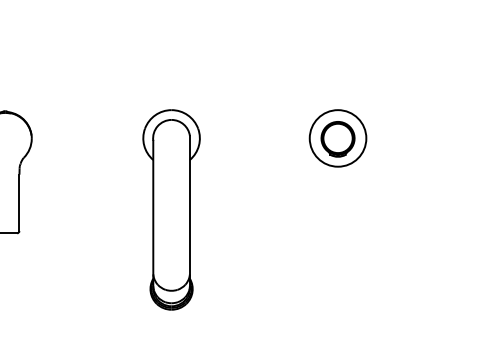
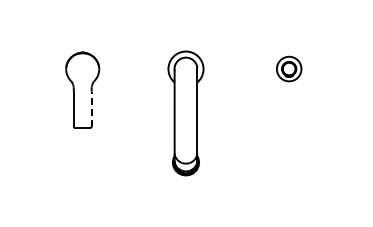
part: (336, 137) -> (288, 68), size x0.7
line: (19, 201) -> (91, 108), solid -> dashed

